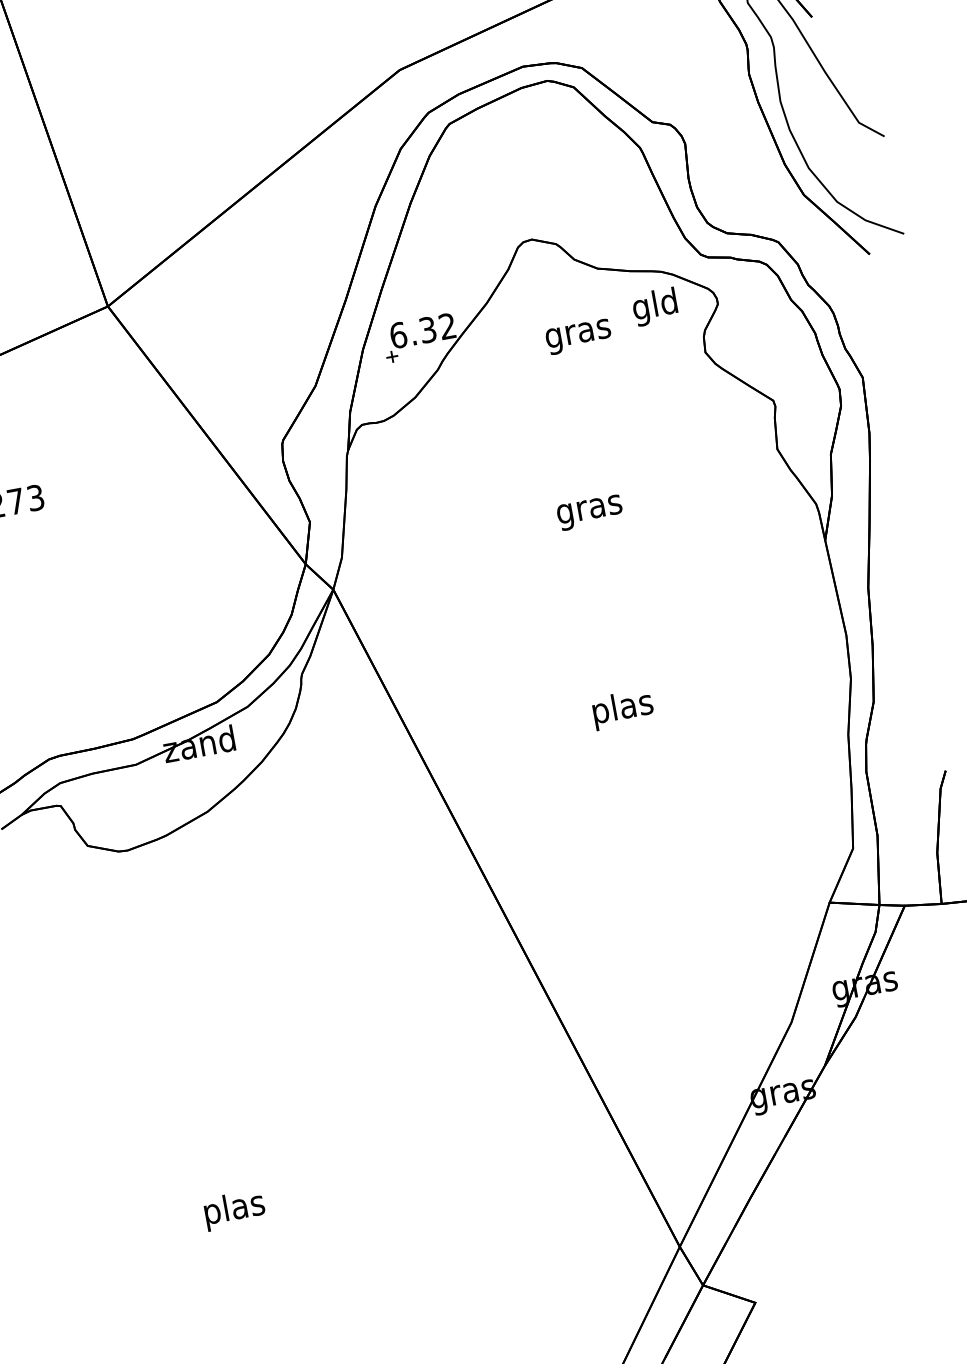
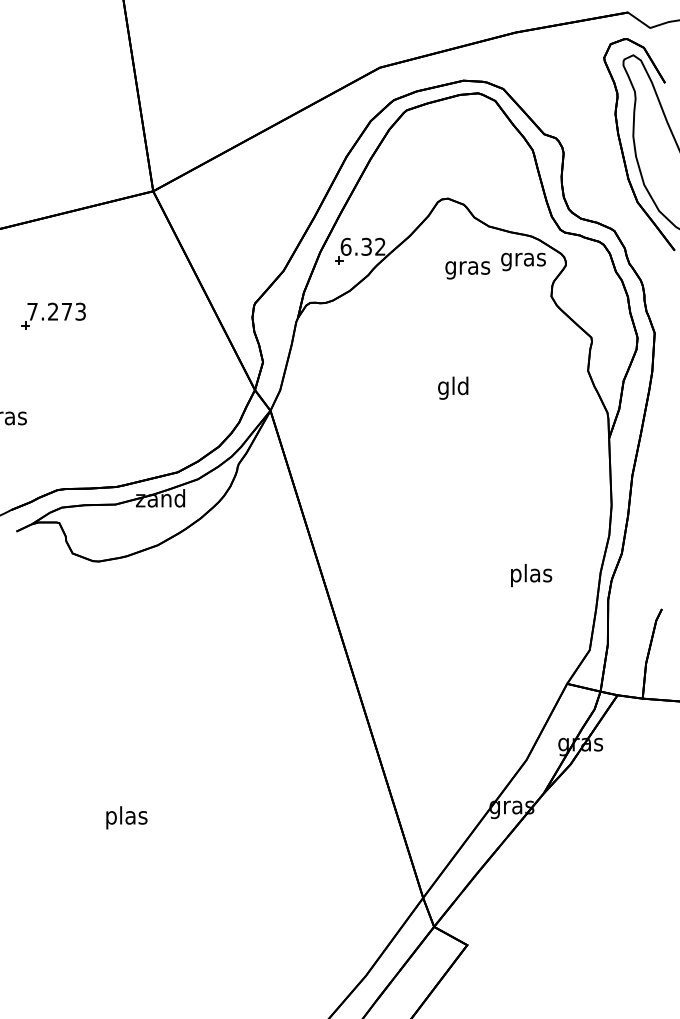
text: (655, 306) -> (523, 259), gld -> gras
text: (589, 508) -> (453, 387), gras -> gld
text: (623, 709) -> (531, 575), moved

